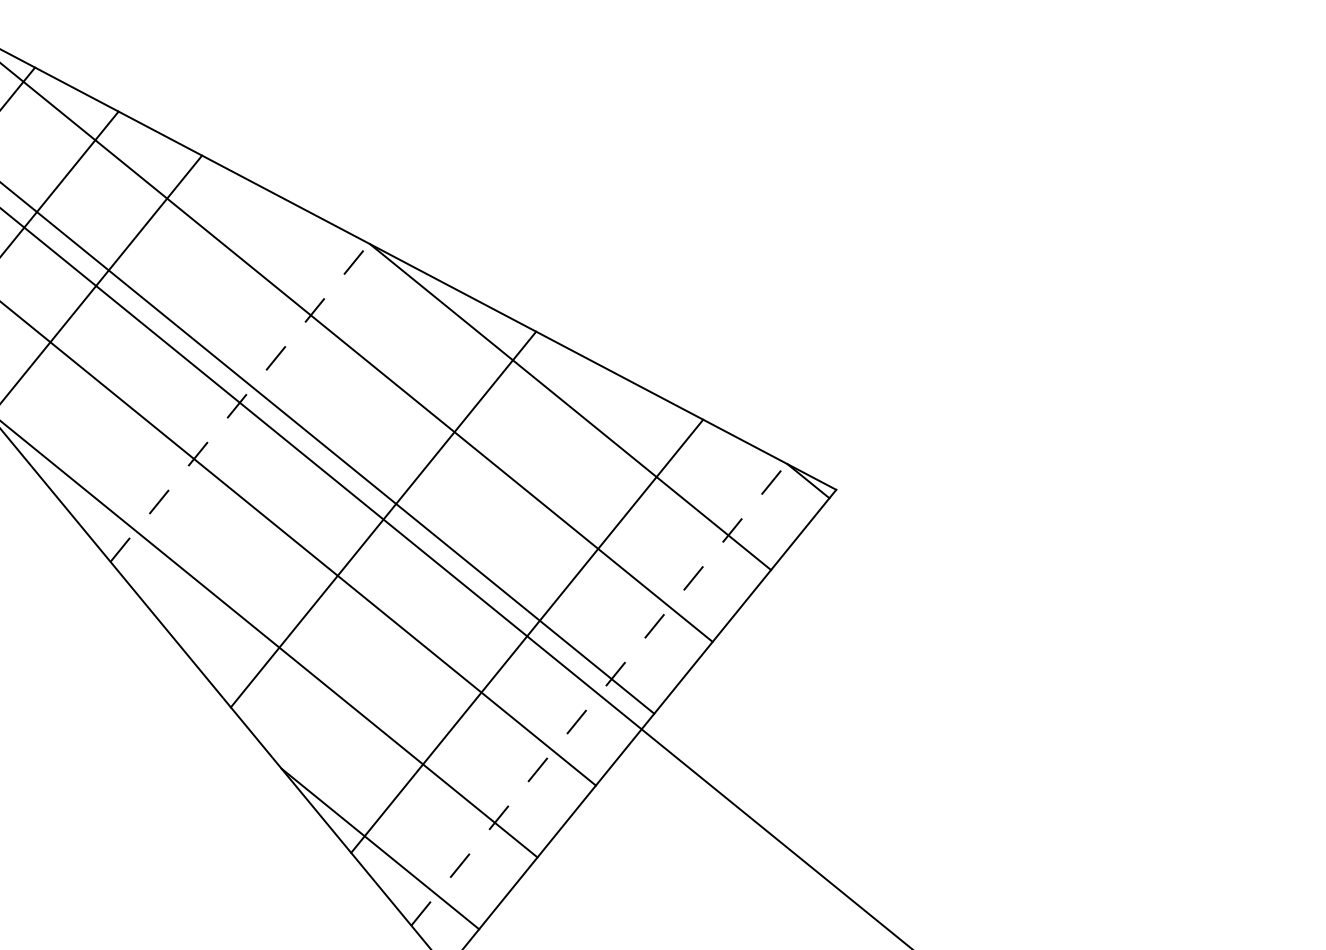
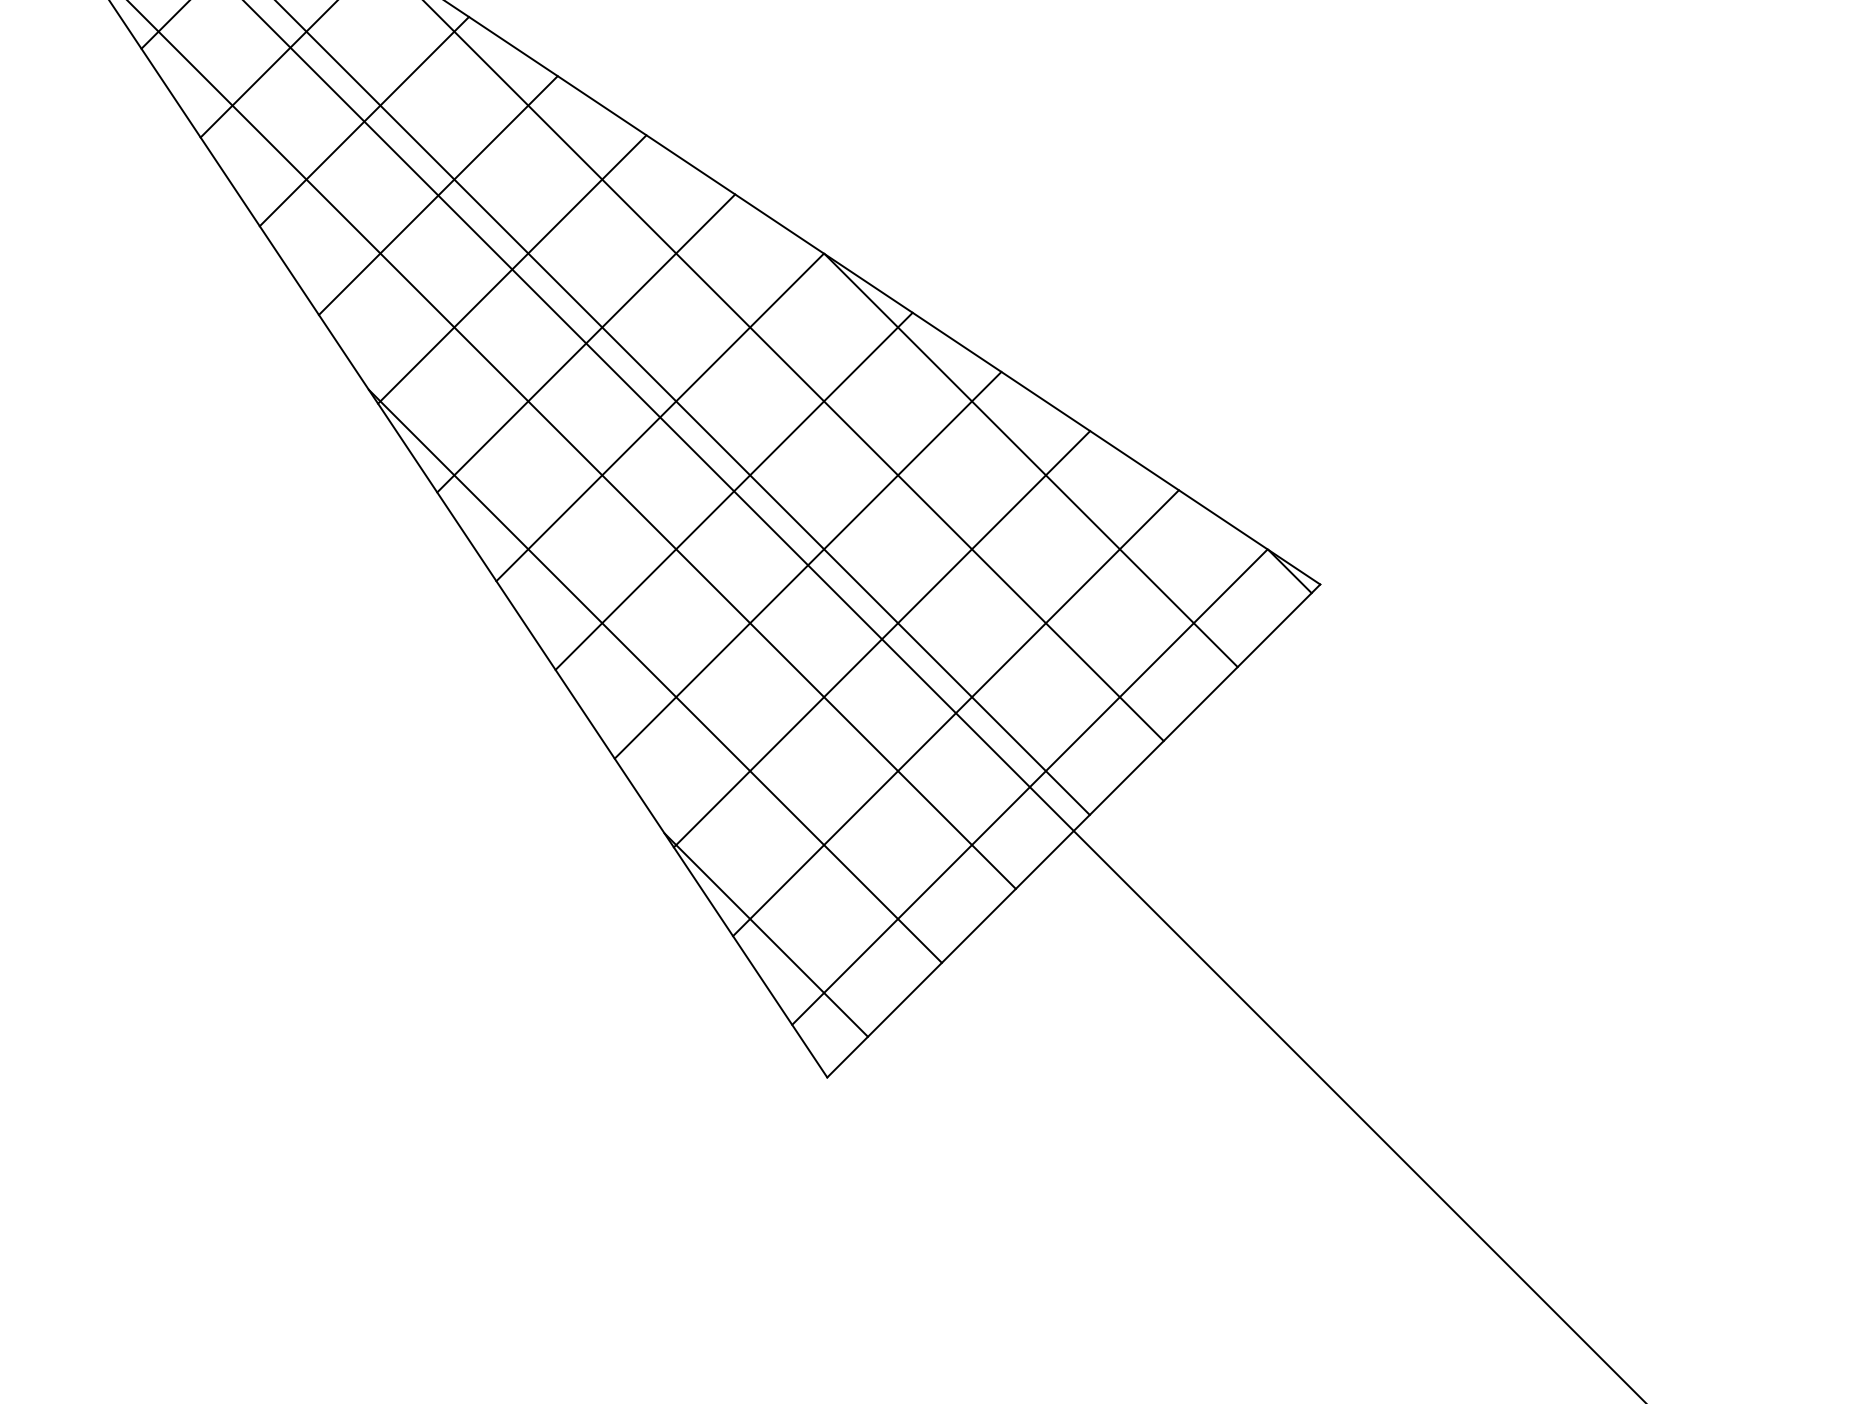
line: (168, 344) -> (586, 343), added
line: (240, 402) -> (660, 417), dashed -> solid
line: (311, 460) -> (733, 490), added
line: (454, 578) -> (881, 639), added
line: (599, 694) -> (1030, 786), dashed -> solid

